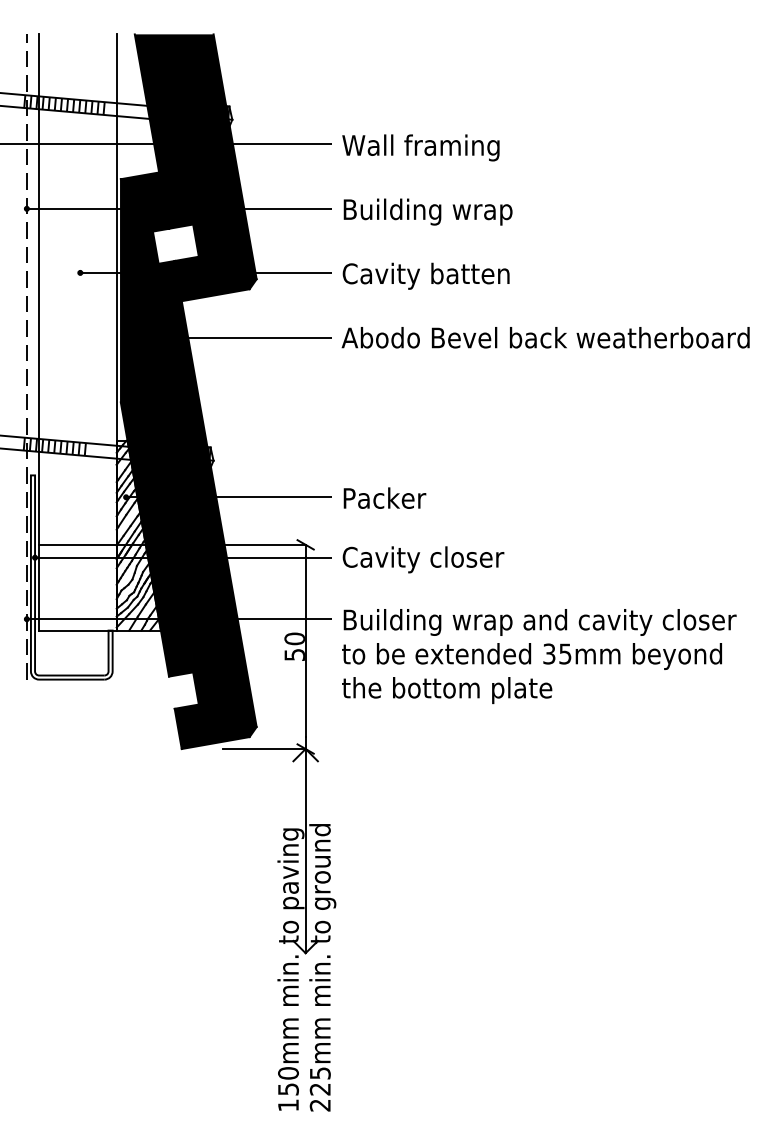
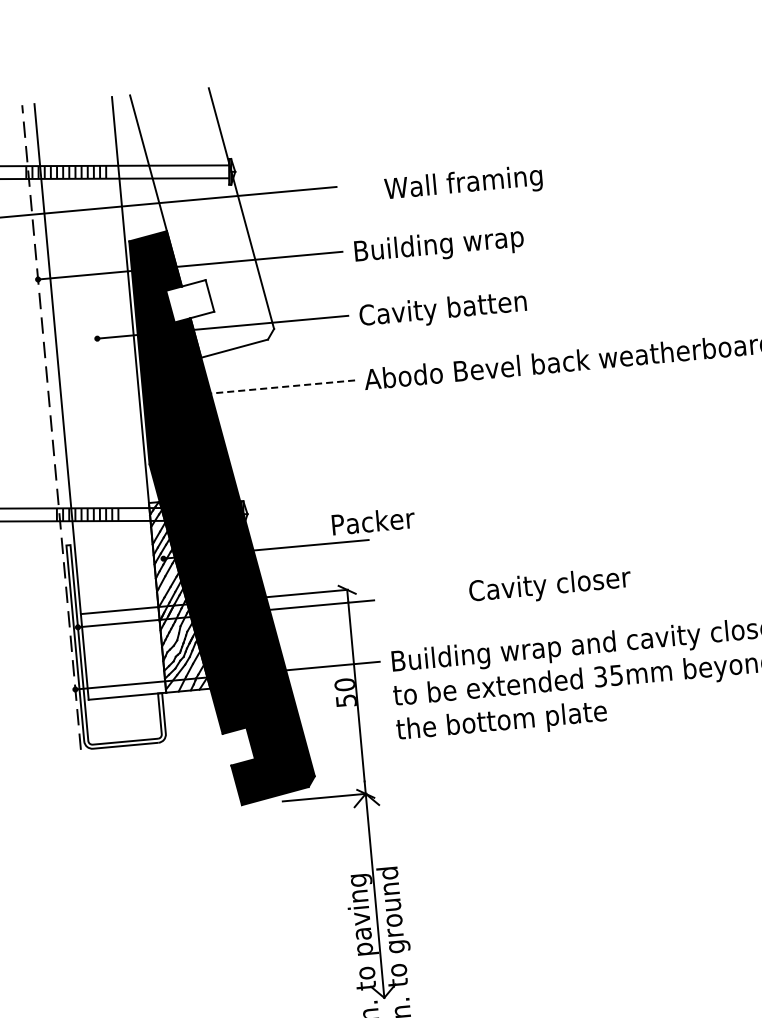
text: (420, 147) -> (463, 184), moved
fill: (195, 167) -> (202, 222), removed
line: (247, 337) -> (270, 388), solid -> dashed
text: (384, 497) -> (372, 520), moved
text: (423, 559) -> (550, 586), moved

